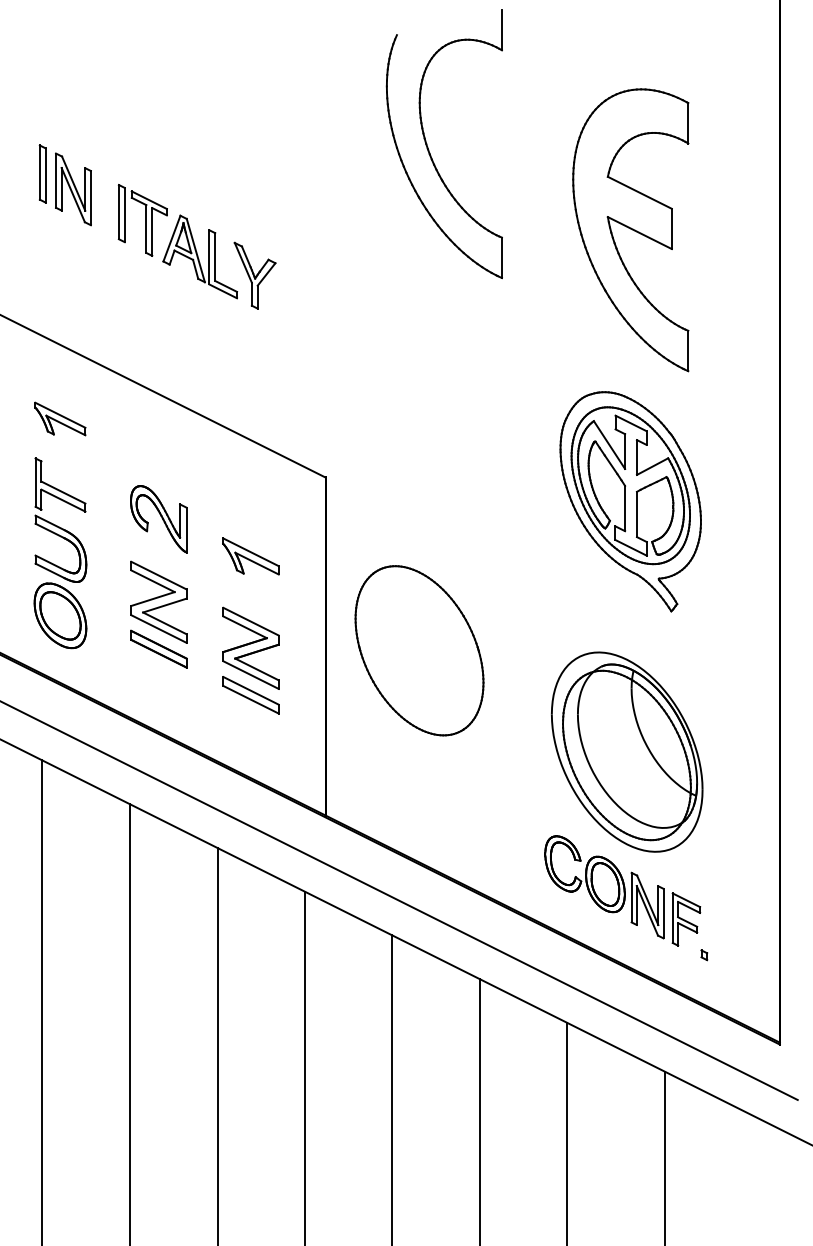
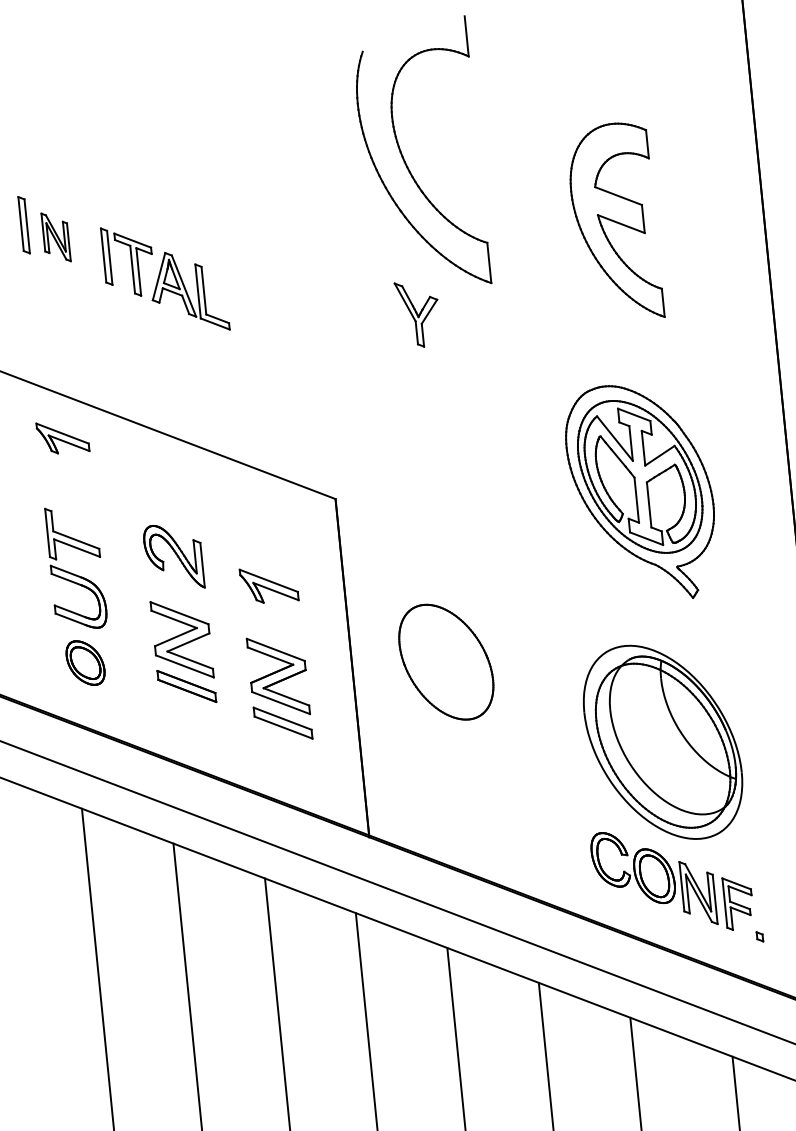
part: (73, 189) -> (56, 237), size x0.7
part: (630, 230) -> (614, 222), size x0.7
part: (254, 275) -> (417, 314), moved
part: (60, 418) -> (63, 436), moved
part: (60, 615) -> (85, 662), size x0.7
part: (419, 650) -> (446, 661), size x0.7

